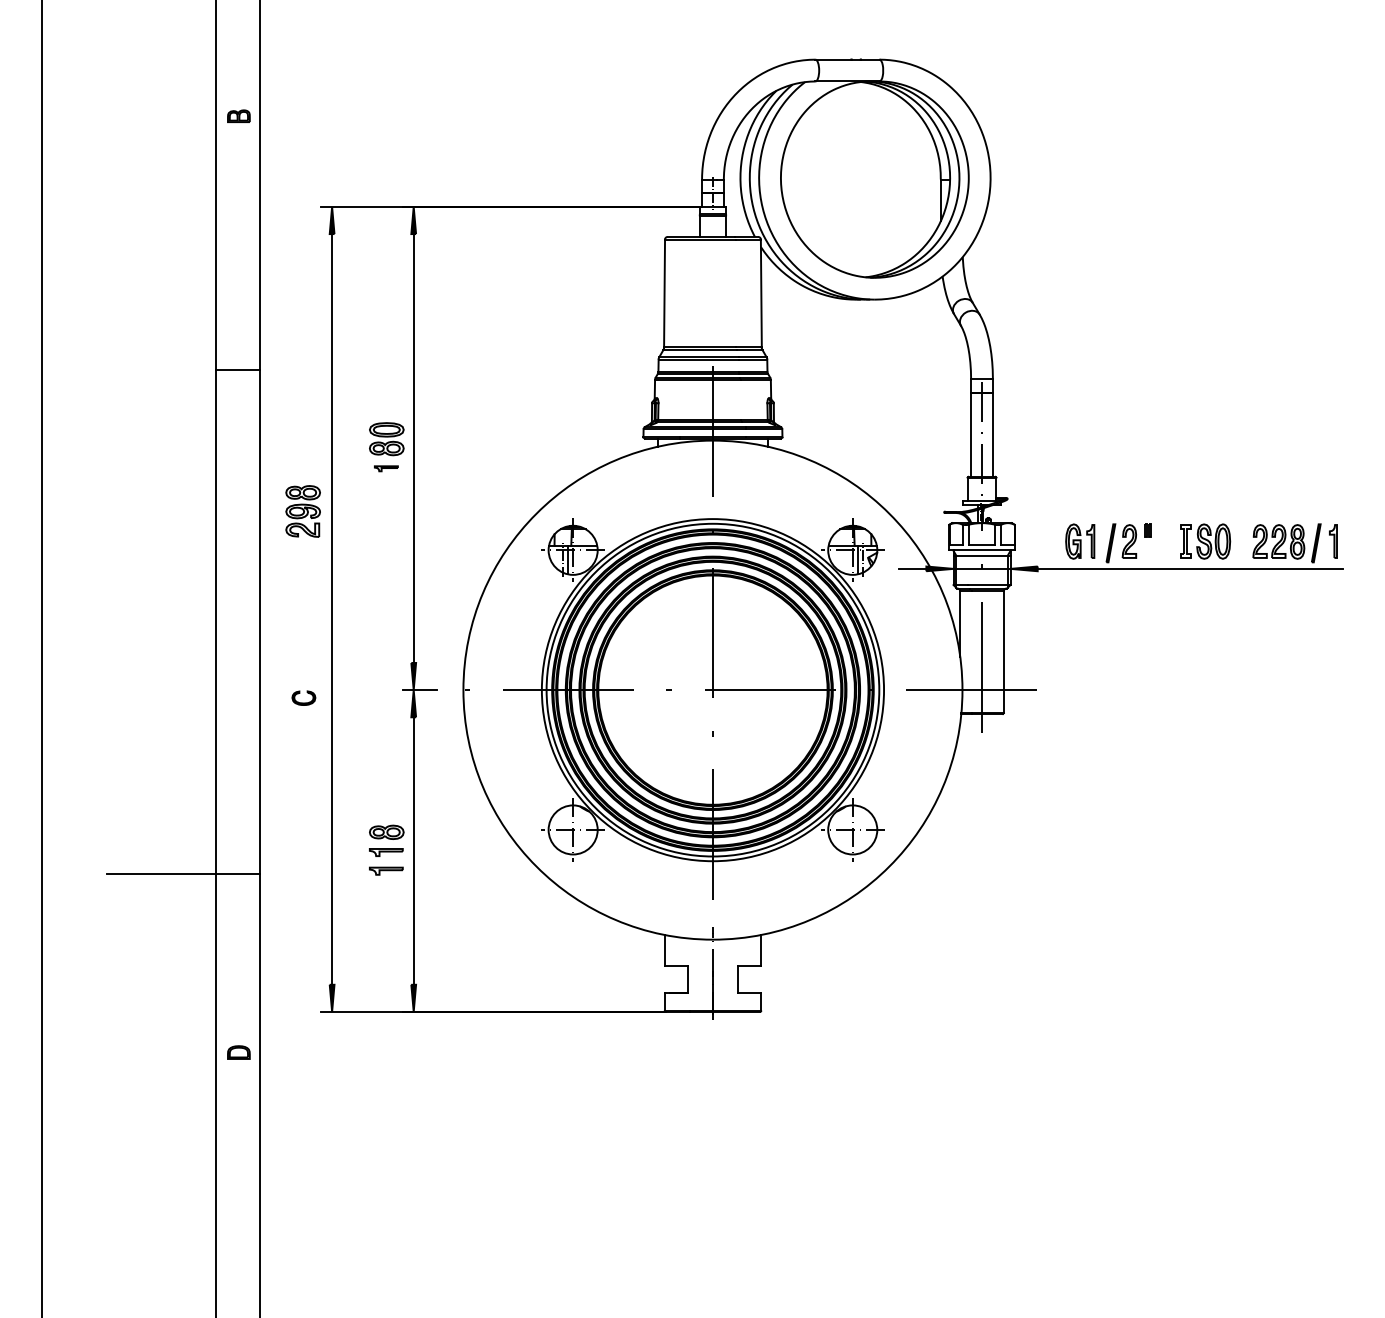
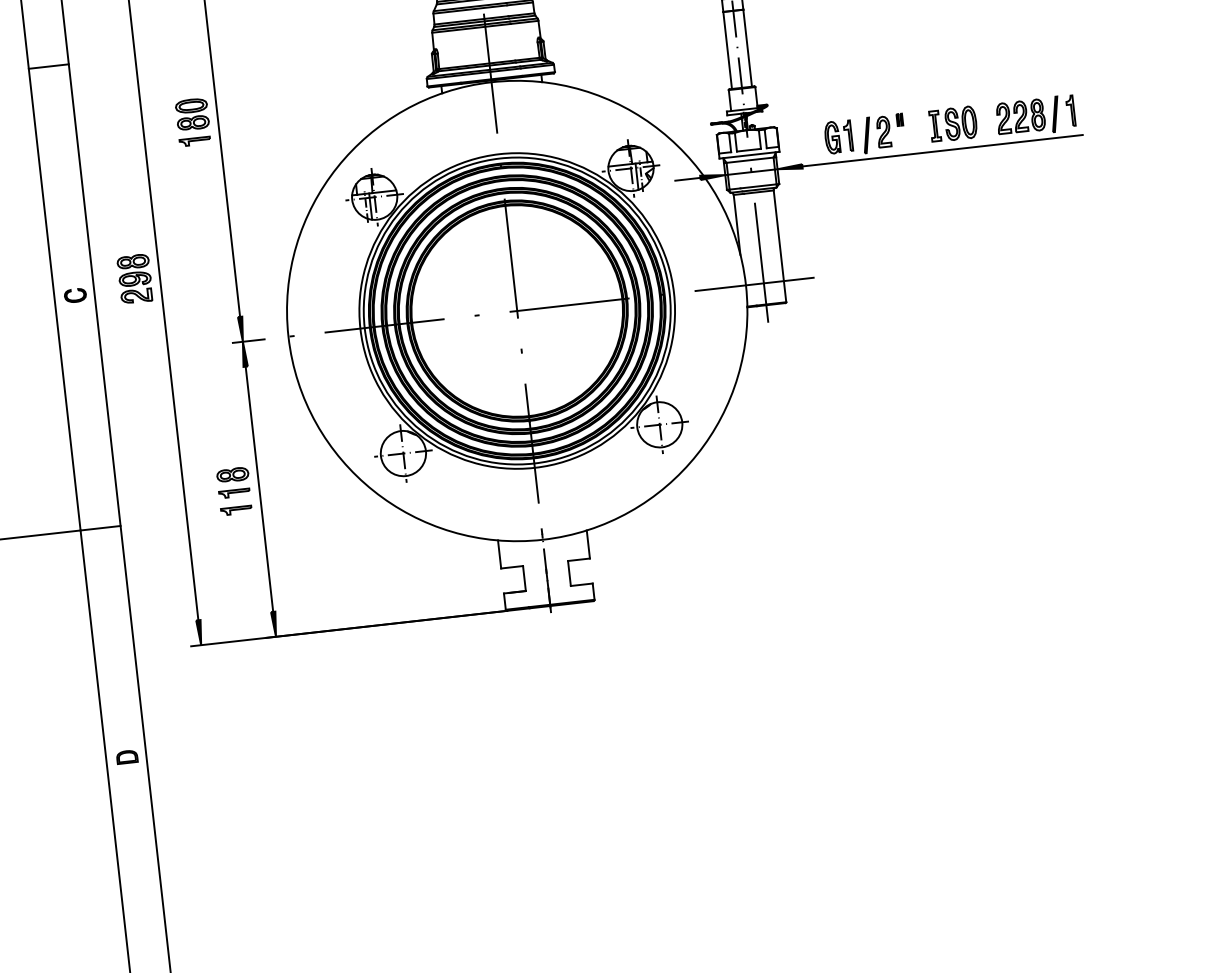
part: (386, 468) -> (195, 141), size x1.43
part: (302, 511) -> (134, 279), moved
part: (303, 697) -> (75, 295), moved
part: (238, 1052) -> (126, 757), moved

